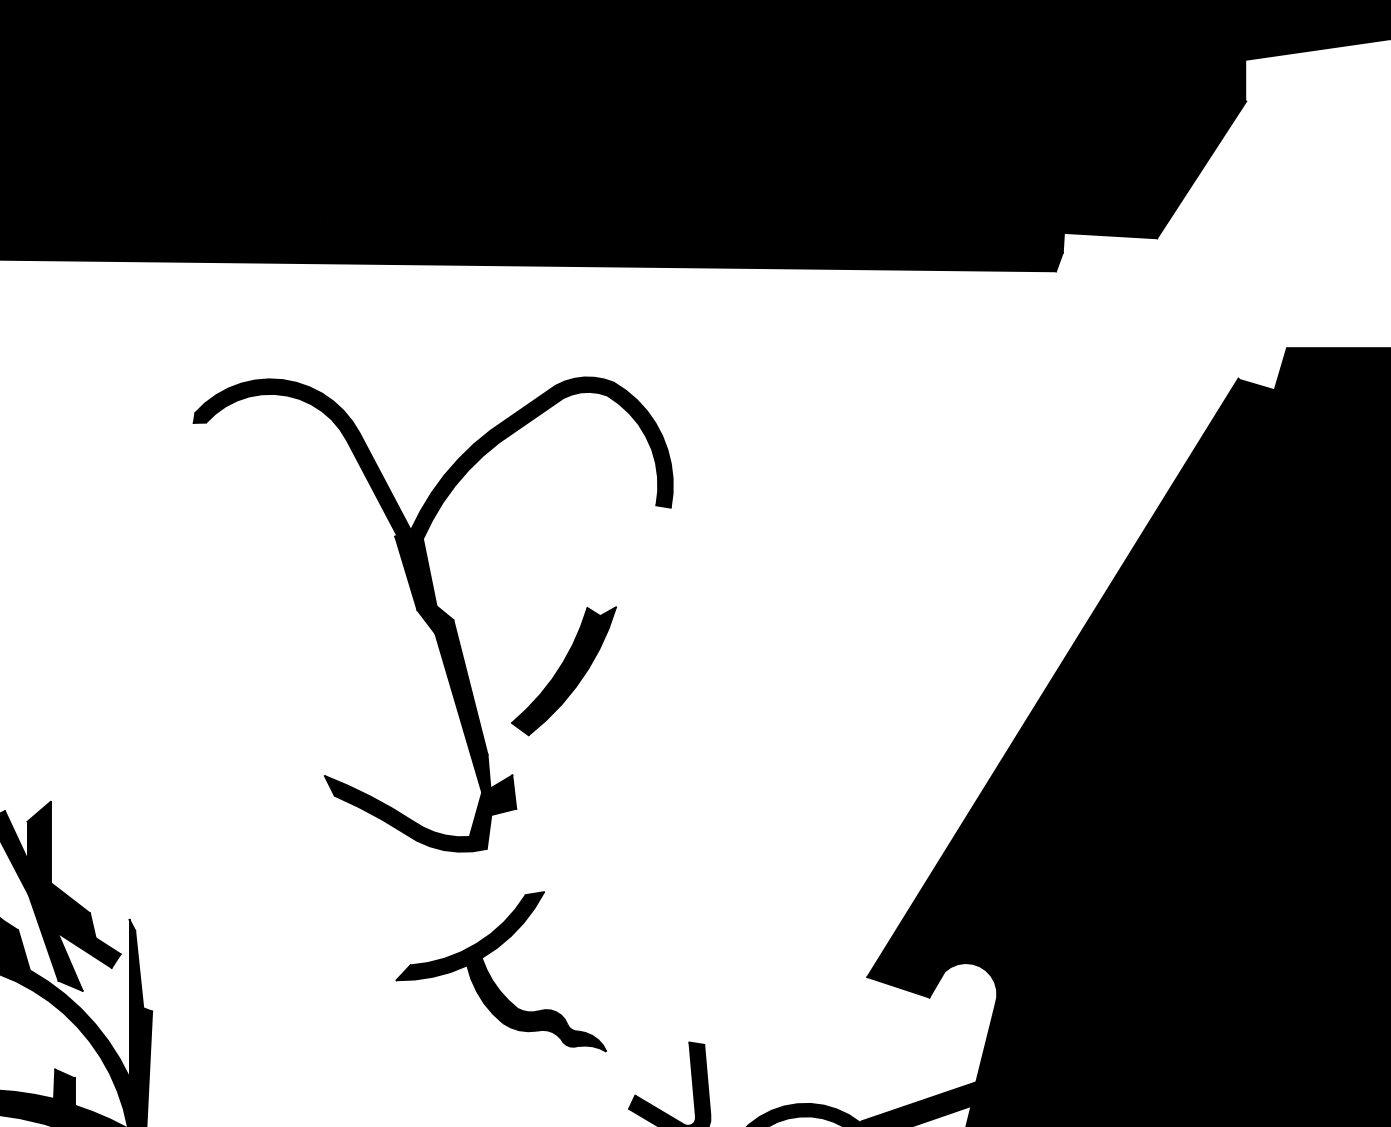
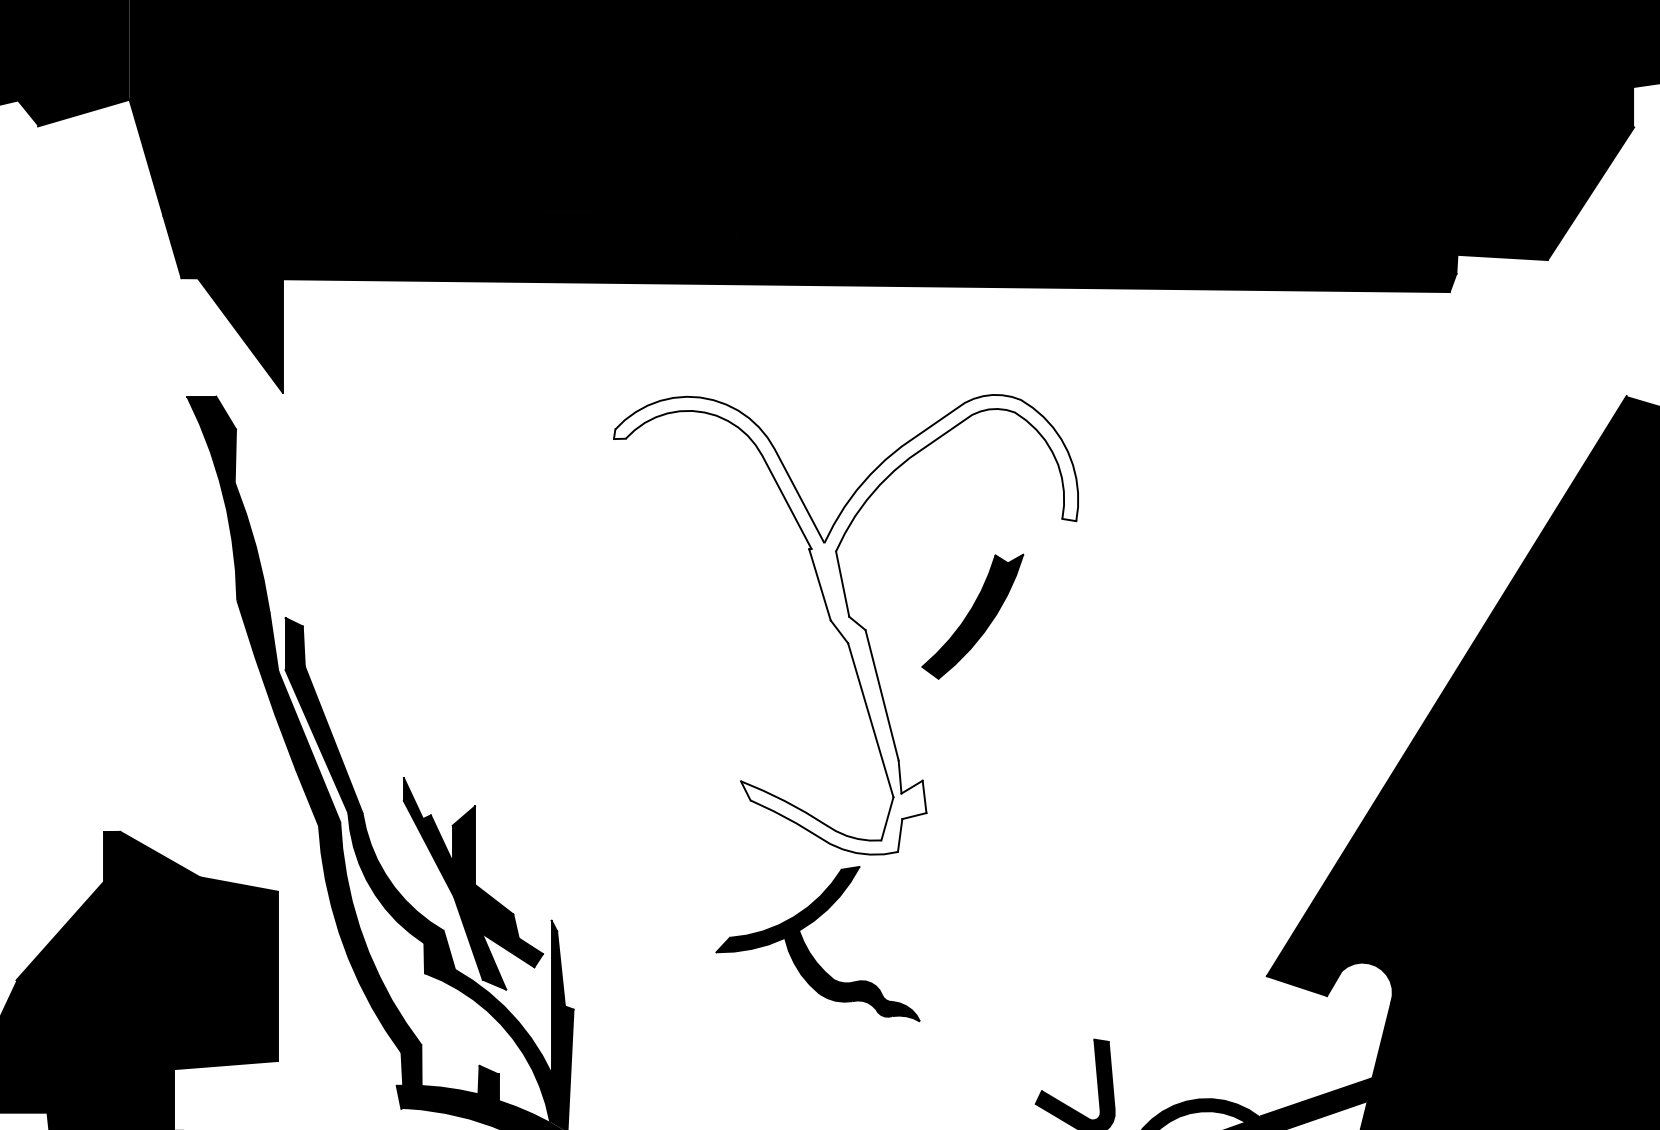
fill: (432, 614) -> (845, 624), removed
part: (563, 670) -> (972, 616), moved
part: (491, 976) -> (808, 948), moved

